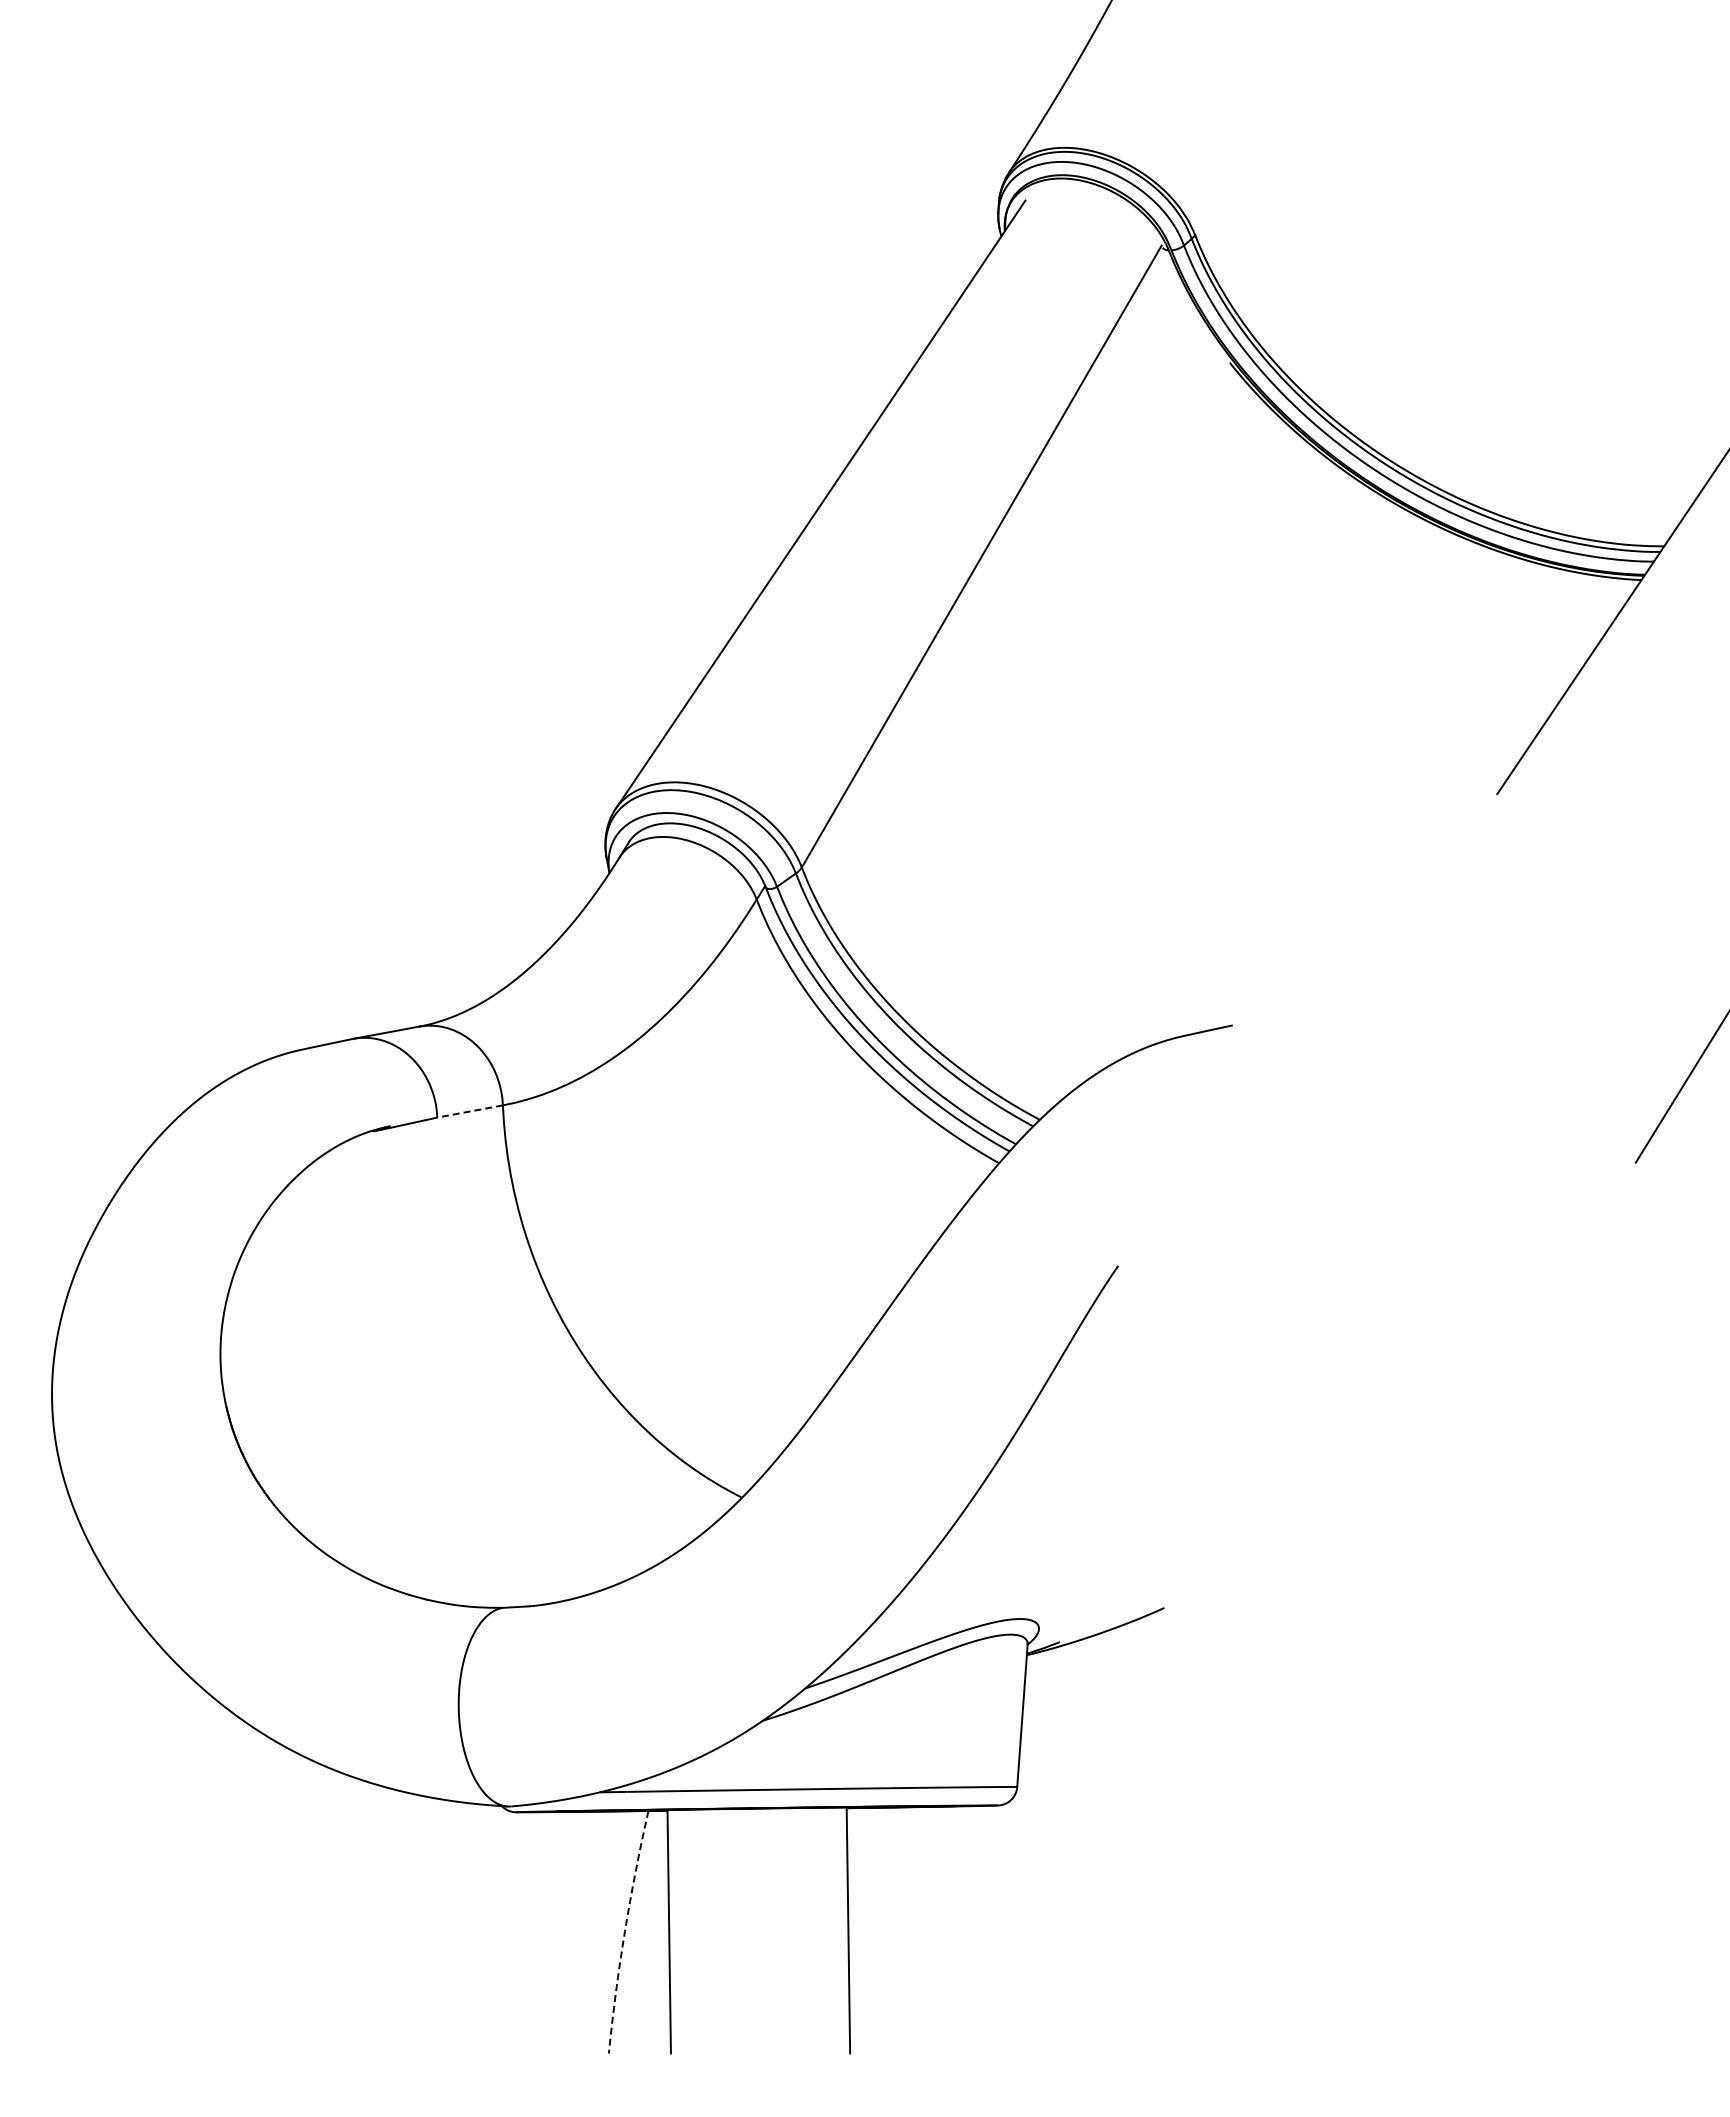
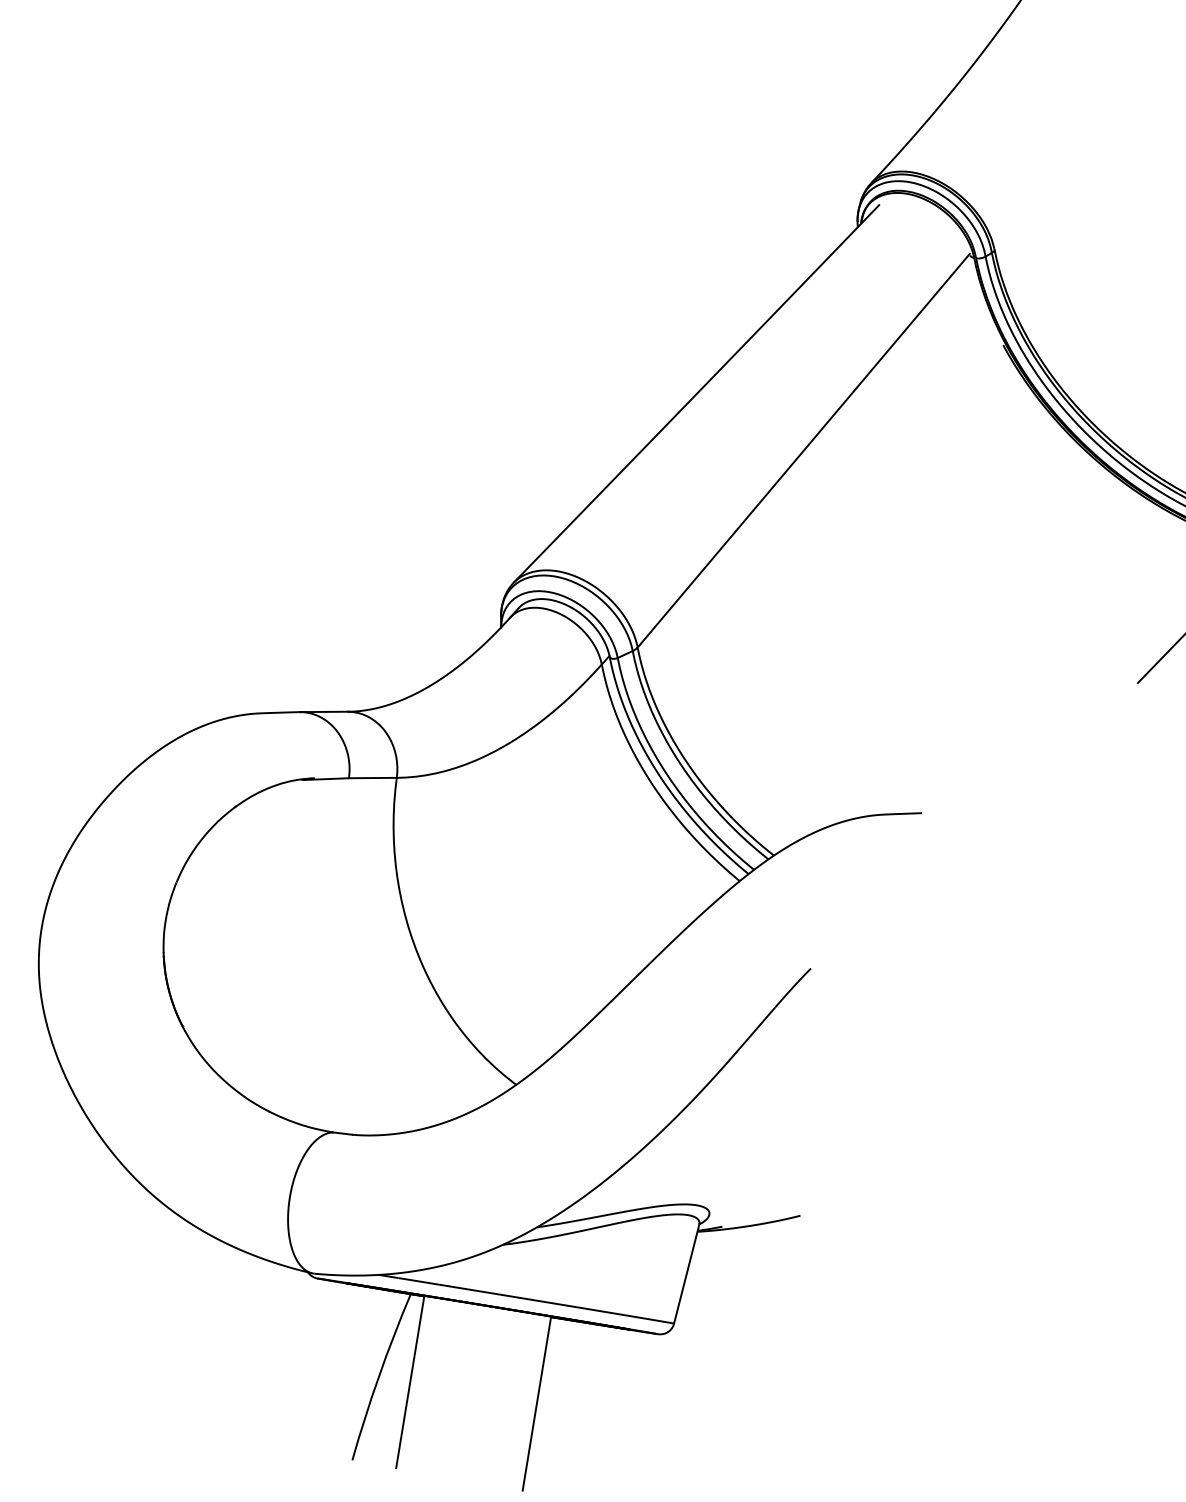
line: (469, 1111) -> (372, 777), dashed -> solid
arc: (624, 1931) -> (378, 1376), dashed -> solid

